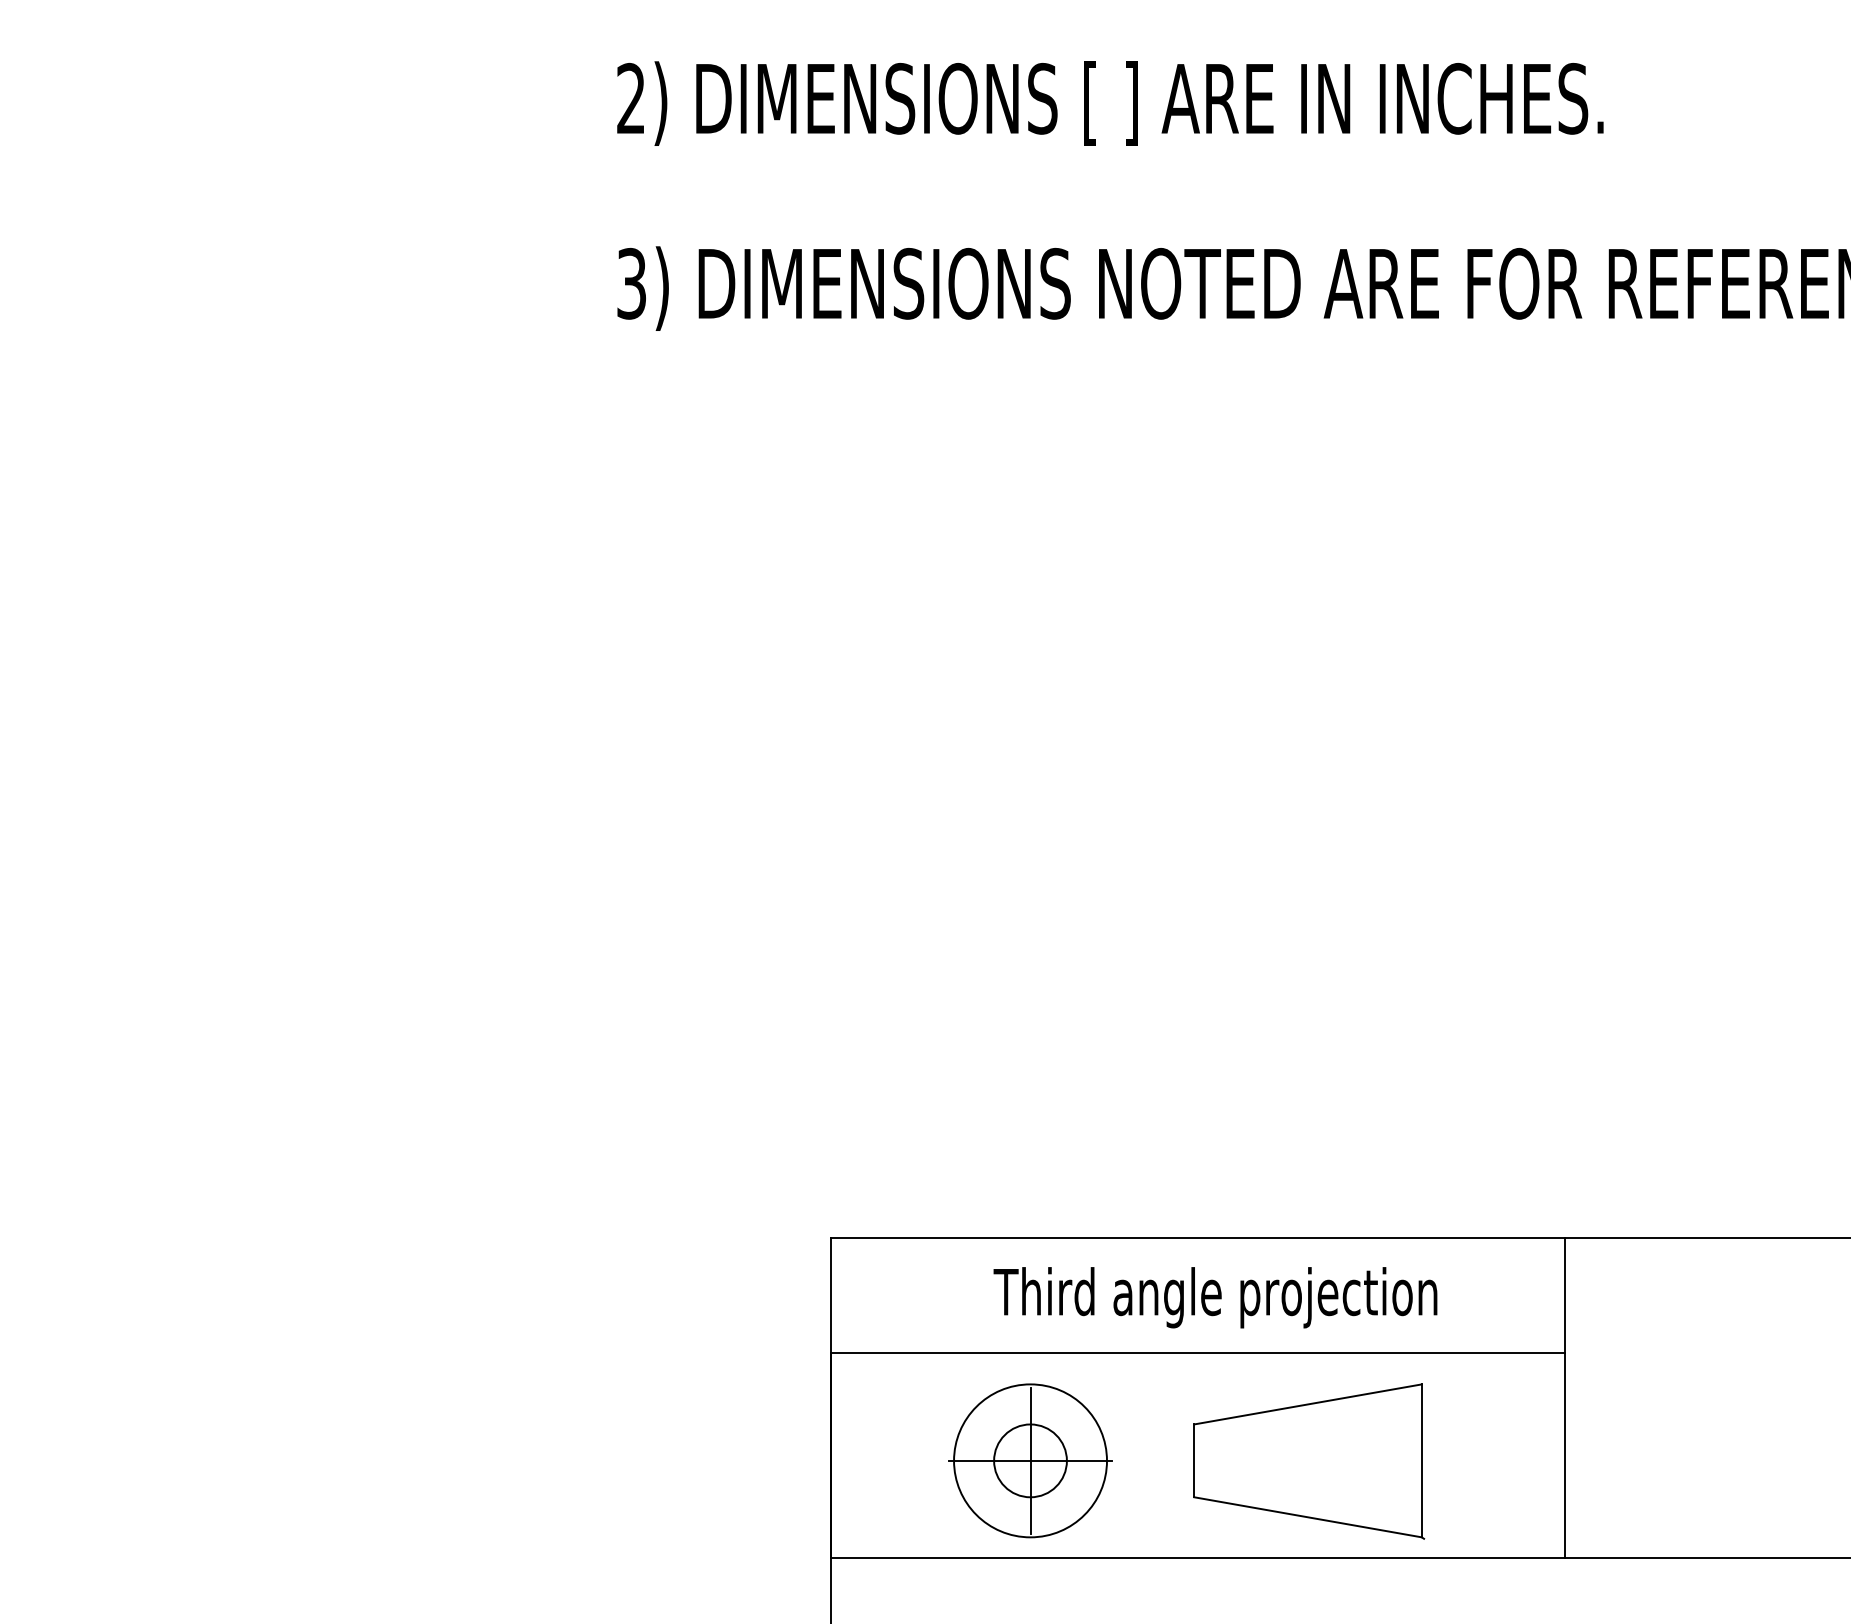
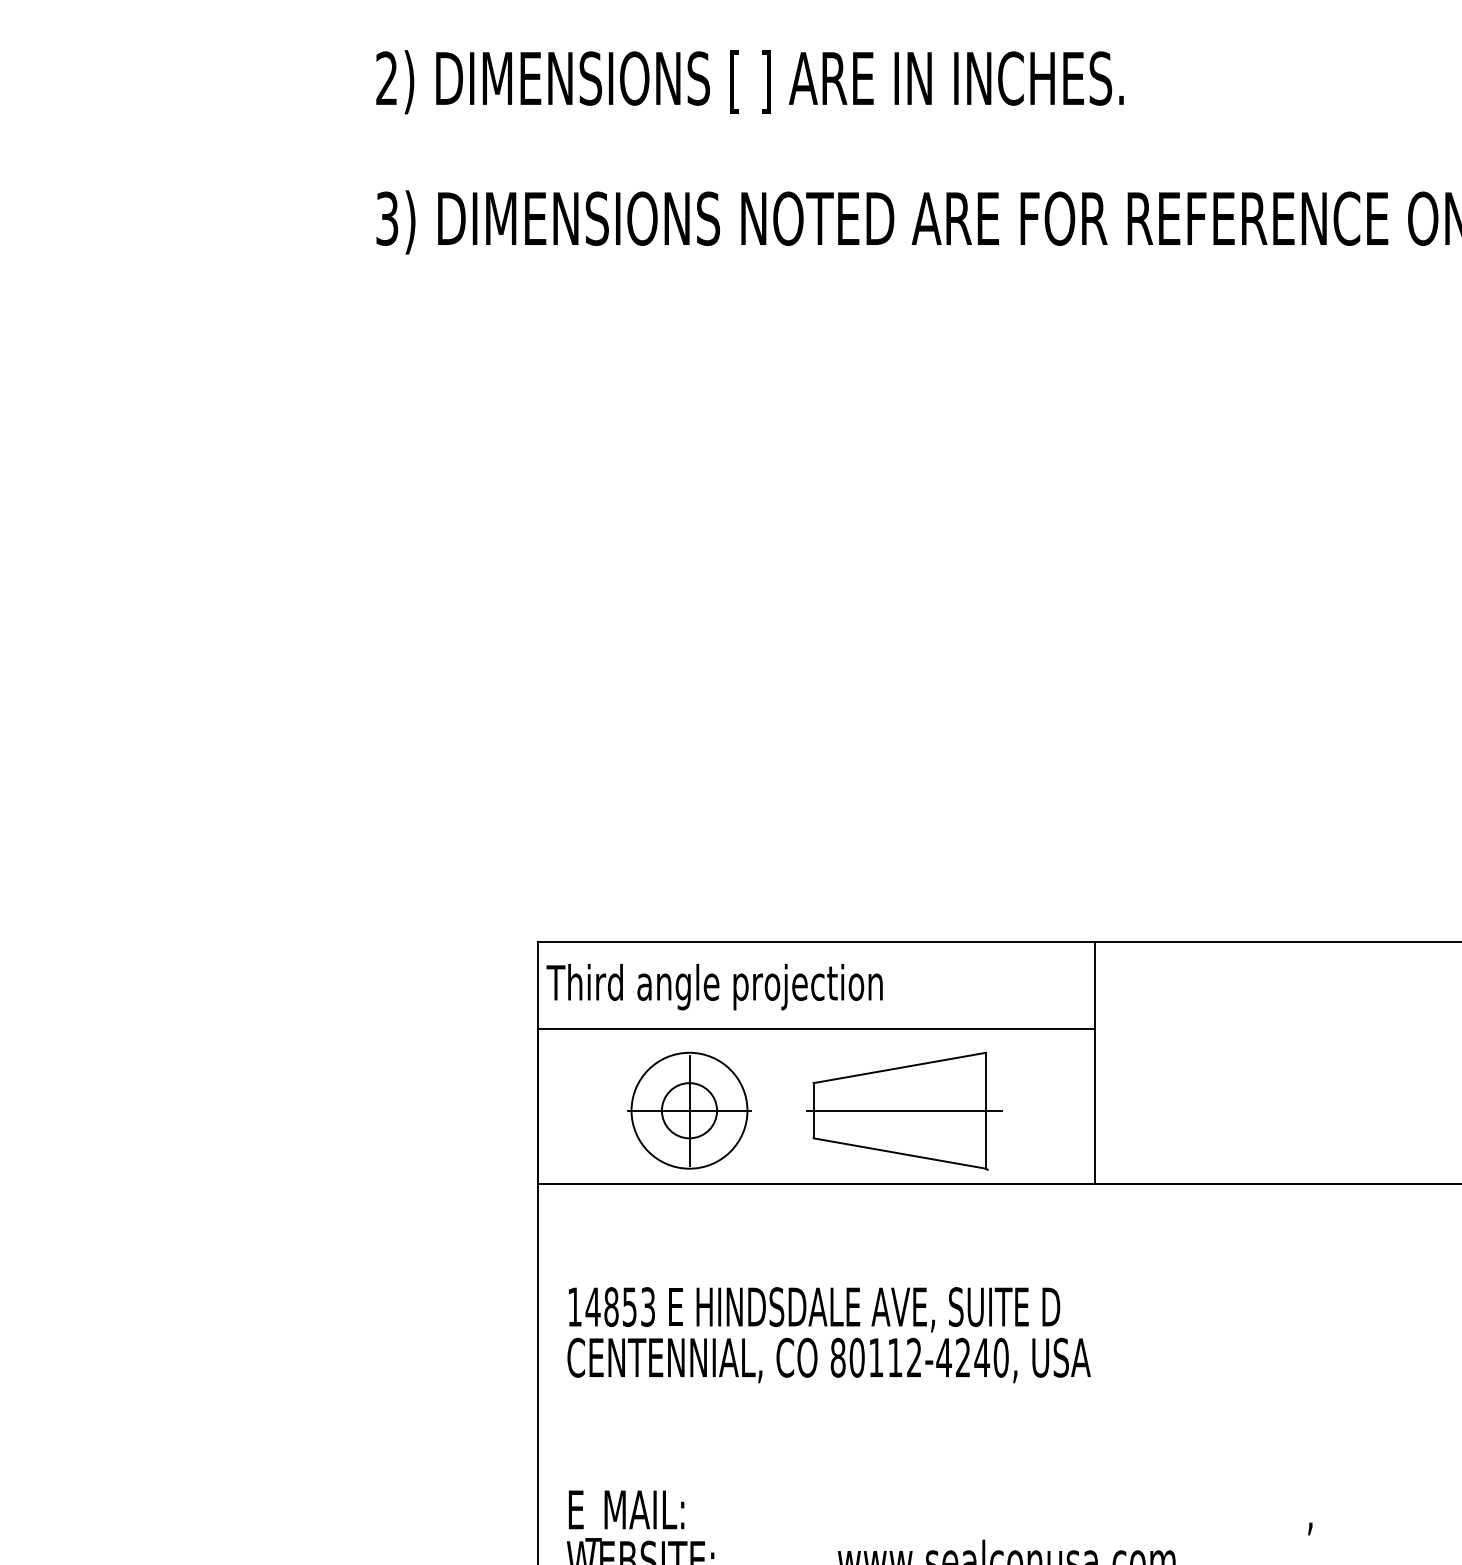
text: (1215, 1298) -> (714, 987), moved
line: (1314, 1460) -> (904, 1110), added

